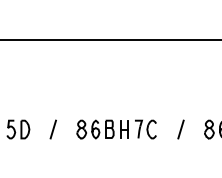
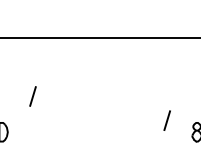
line: (52, 129) -> (32, 96), moved
part: (116, 129) -> (99, 132), removed
line: (180, 129) -> (166, 120), moved

